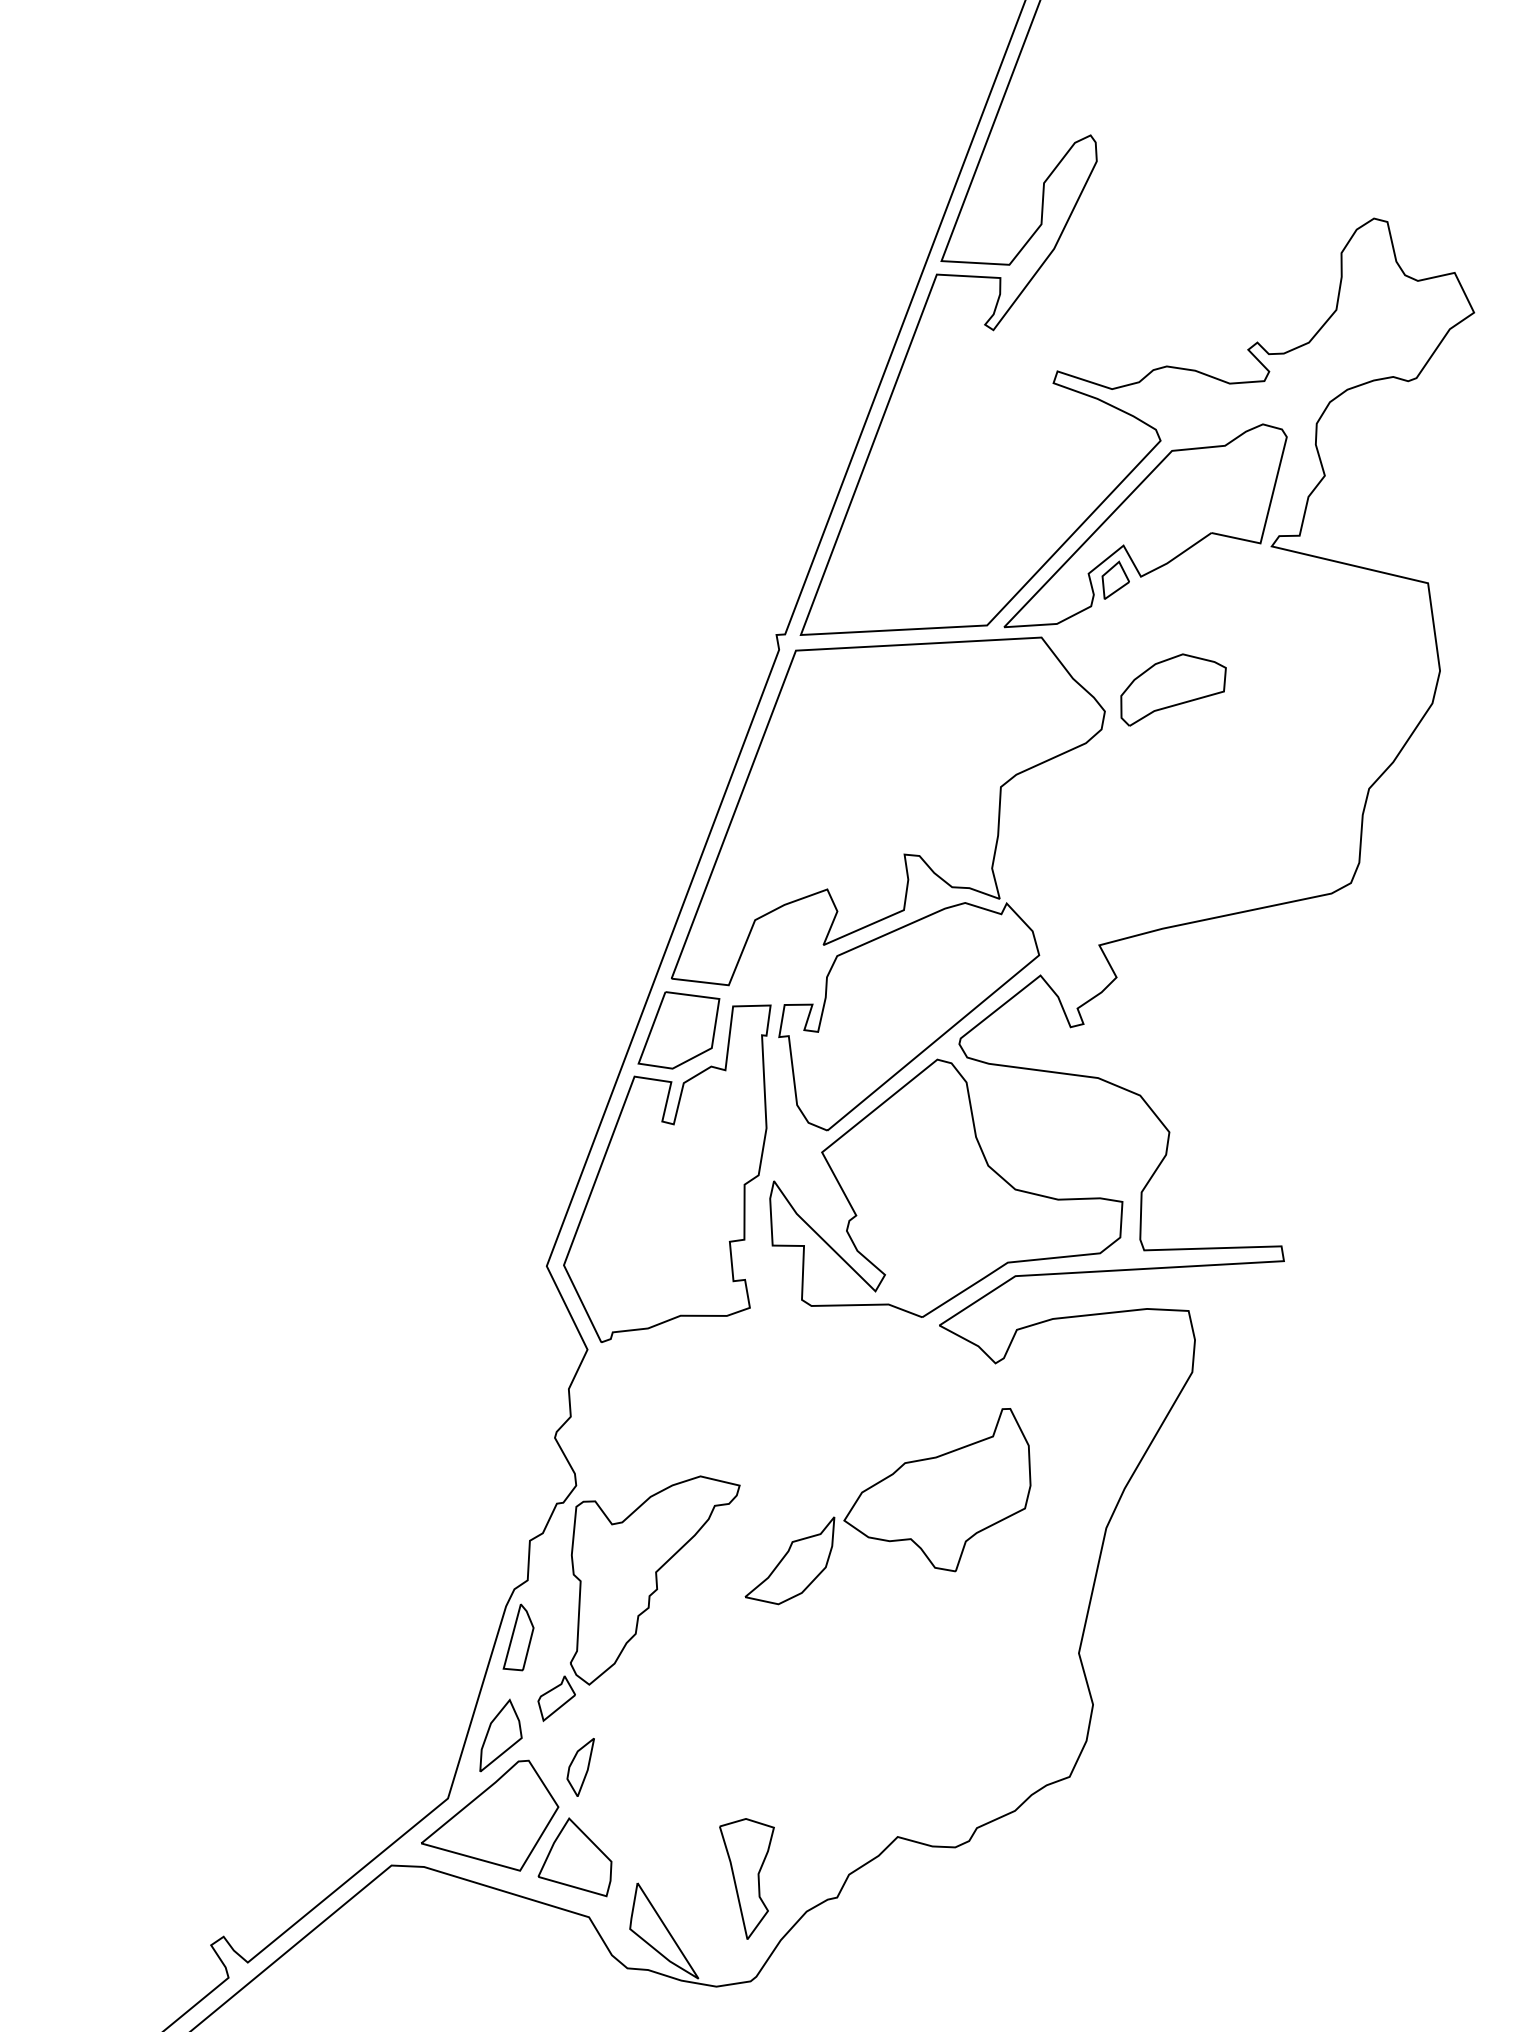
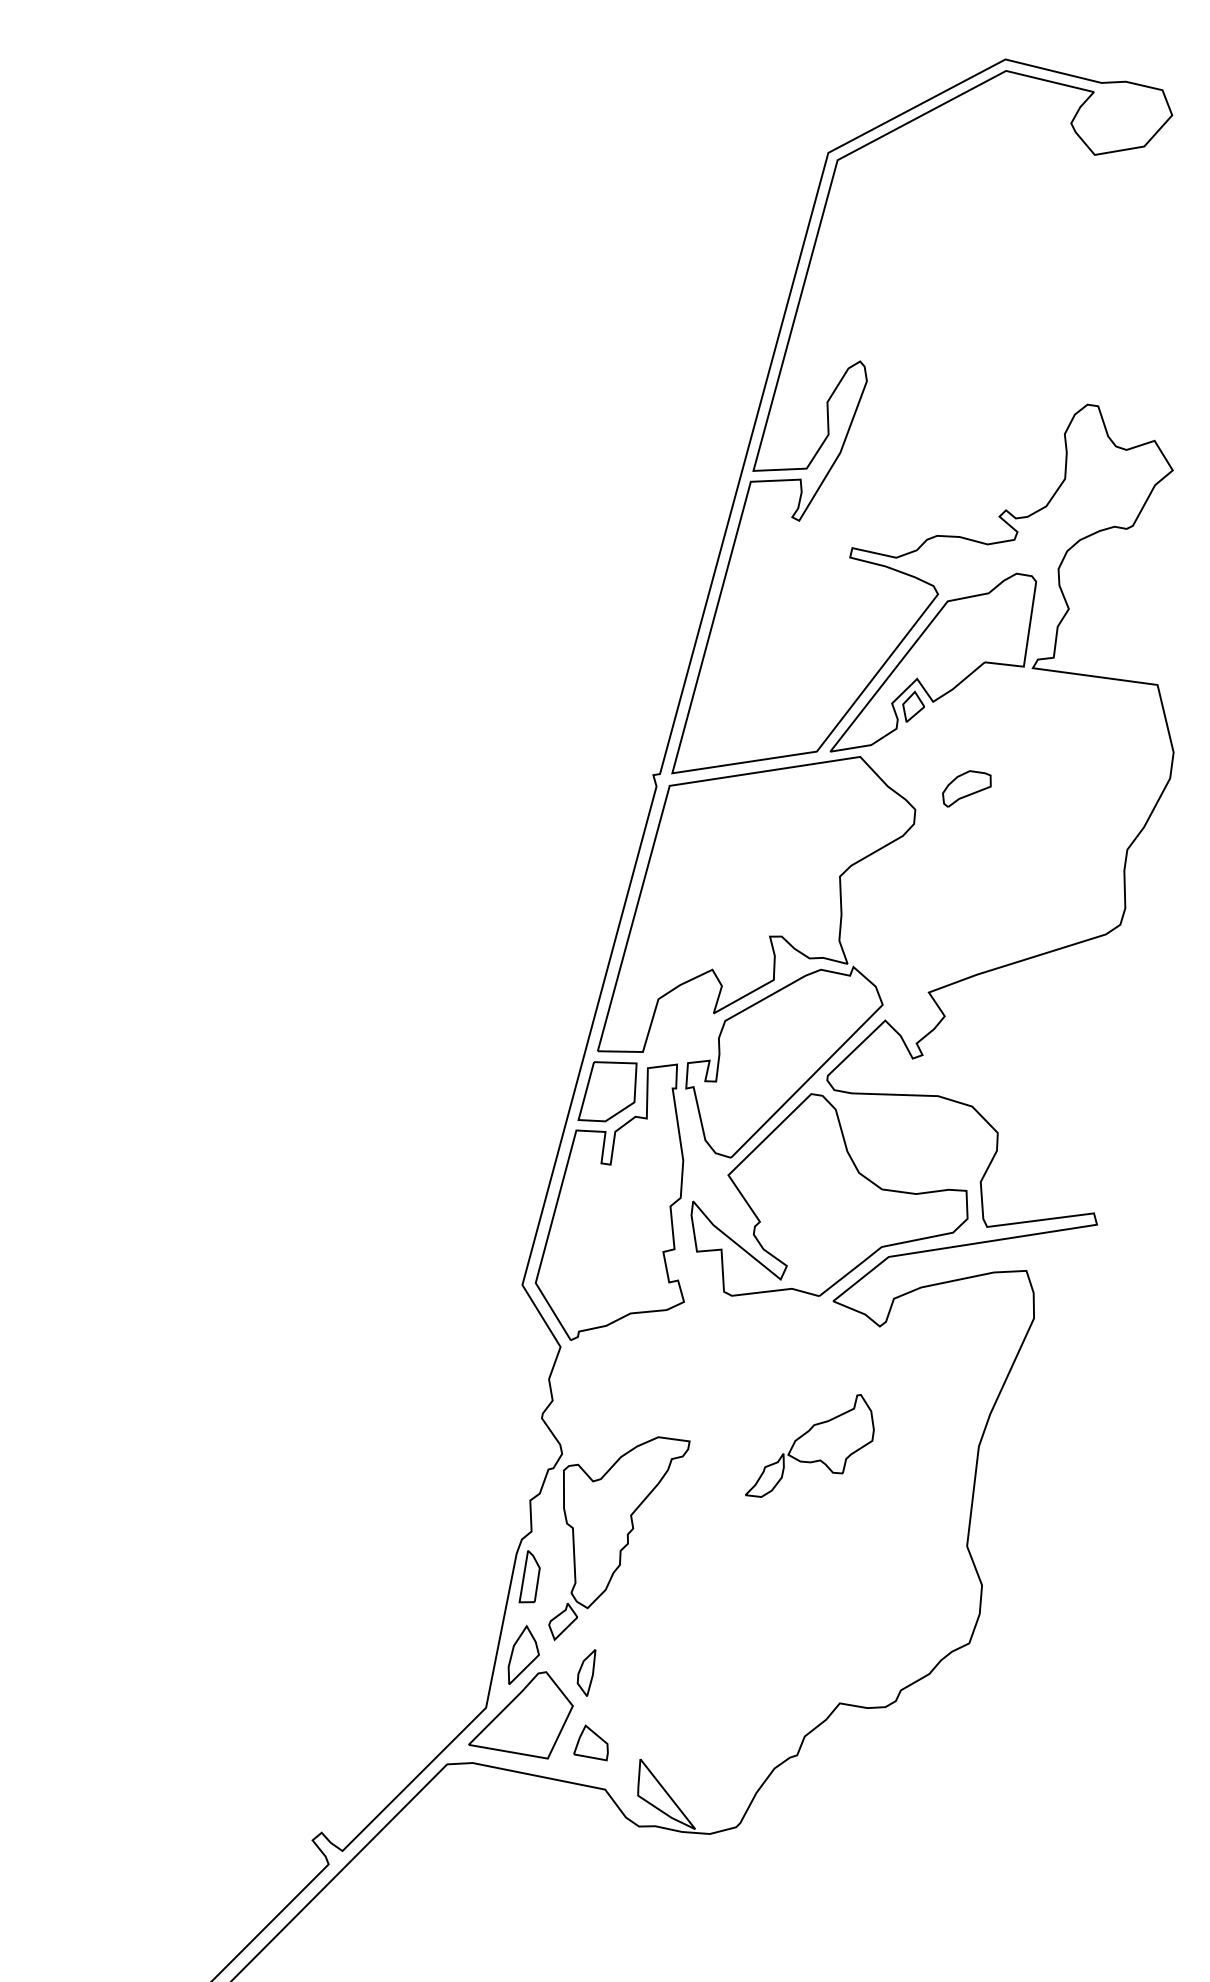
part: (1172, 690) -> (966, 788), size x0.6
part: (891, 1505) -> (809, 1445), size x0.6
part: (576, 1855) -> (590, 1742), size x0.6
part: (743, 1878) -> (722, 1747), removed

